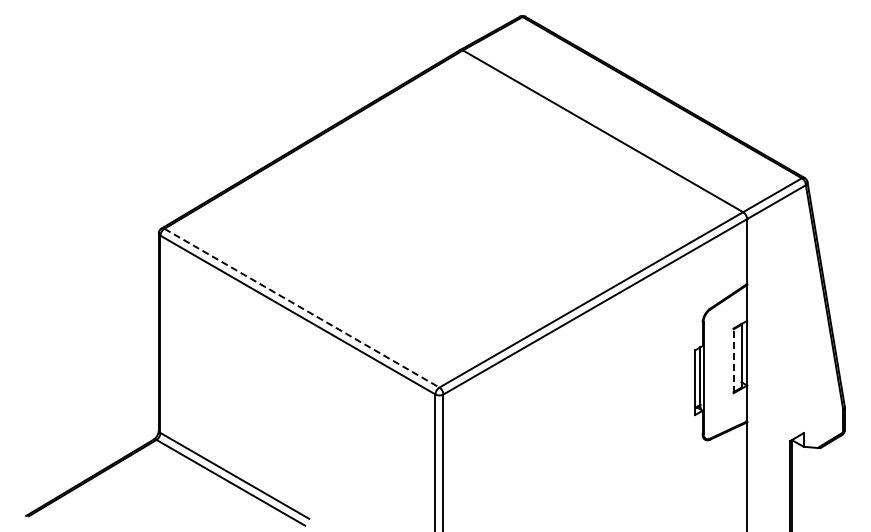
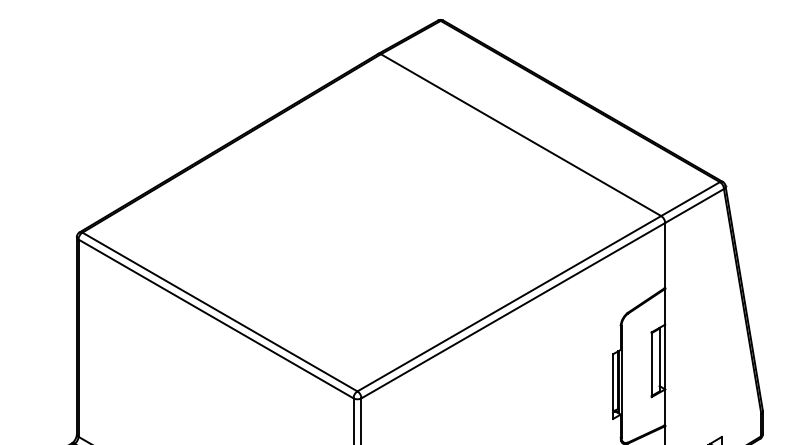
line: (301, 308) -> (219, 312), dashed -> solid
line: (733, 360) -> (651, 364), dashed -> solid

